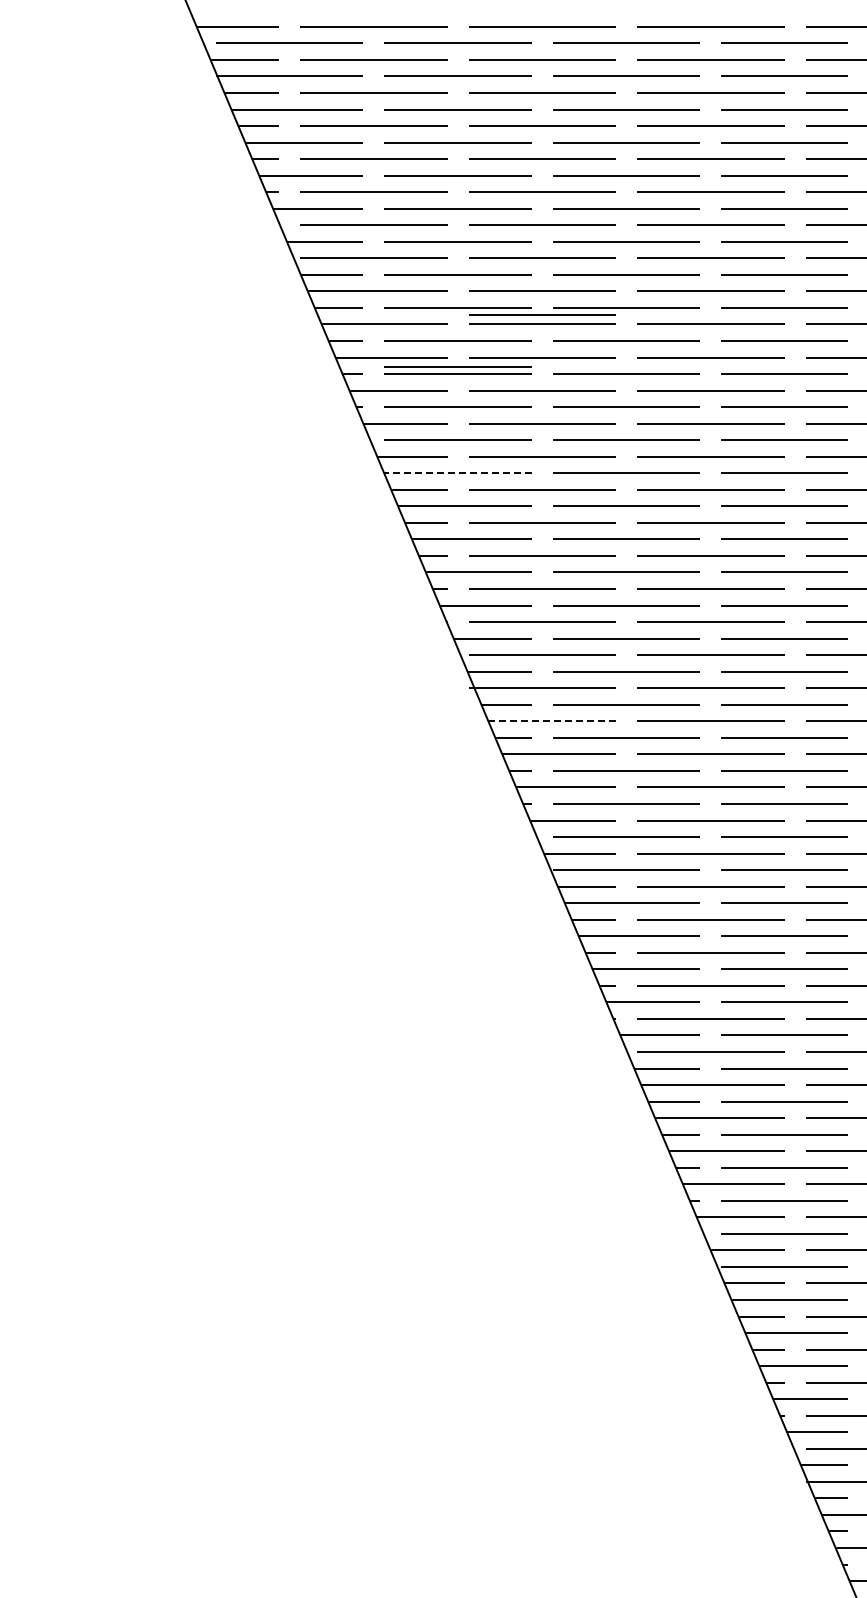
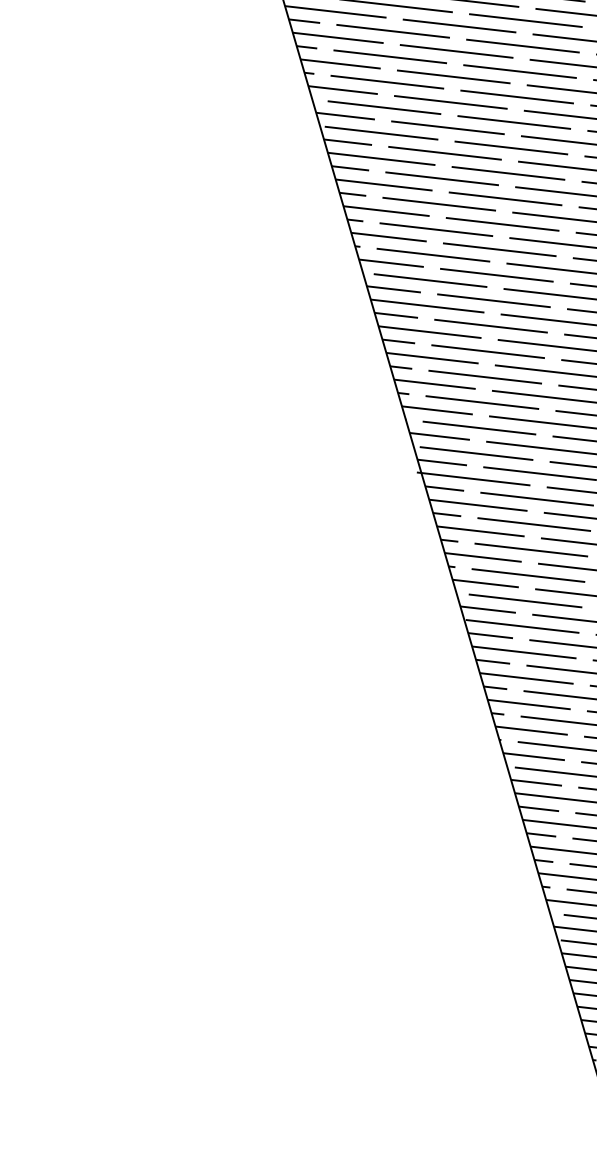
line: (542, 314) -> (506, 191), removed
line: (457, 366) -> (436, 223), removed
line: (458, 473) -> (427, 306), dashed -> solid
line: (552, 721) -> (478, 505), dashed -> solid

